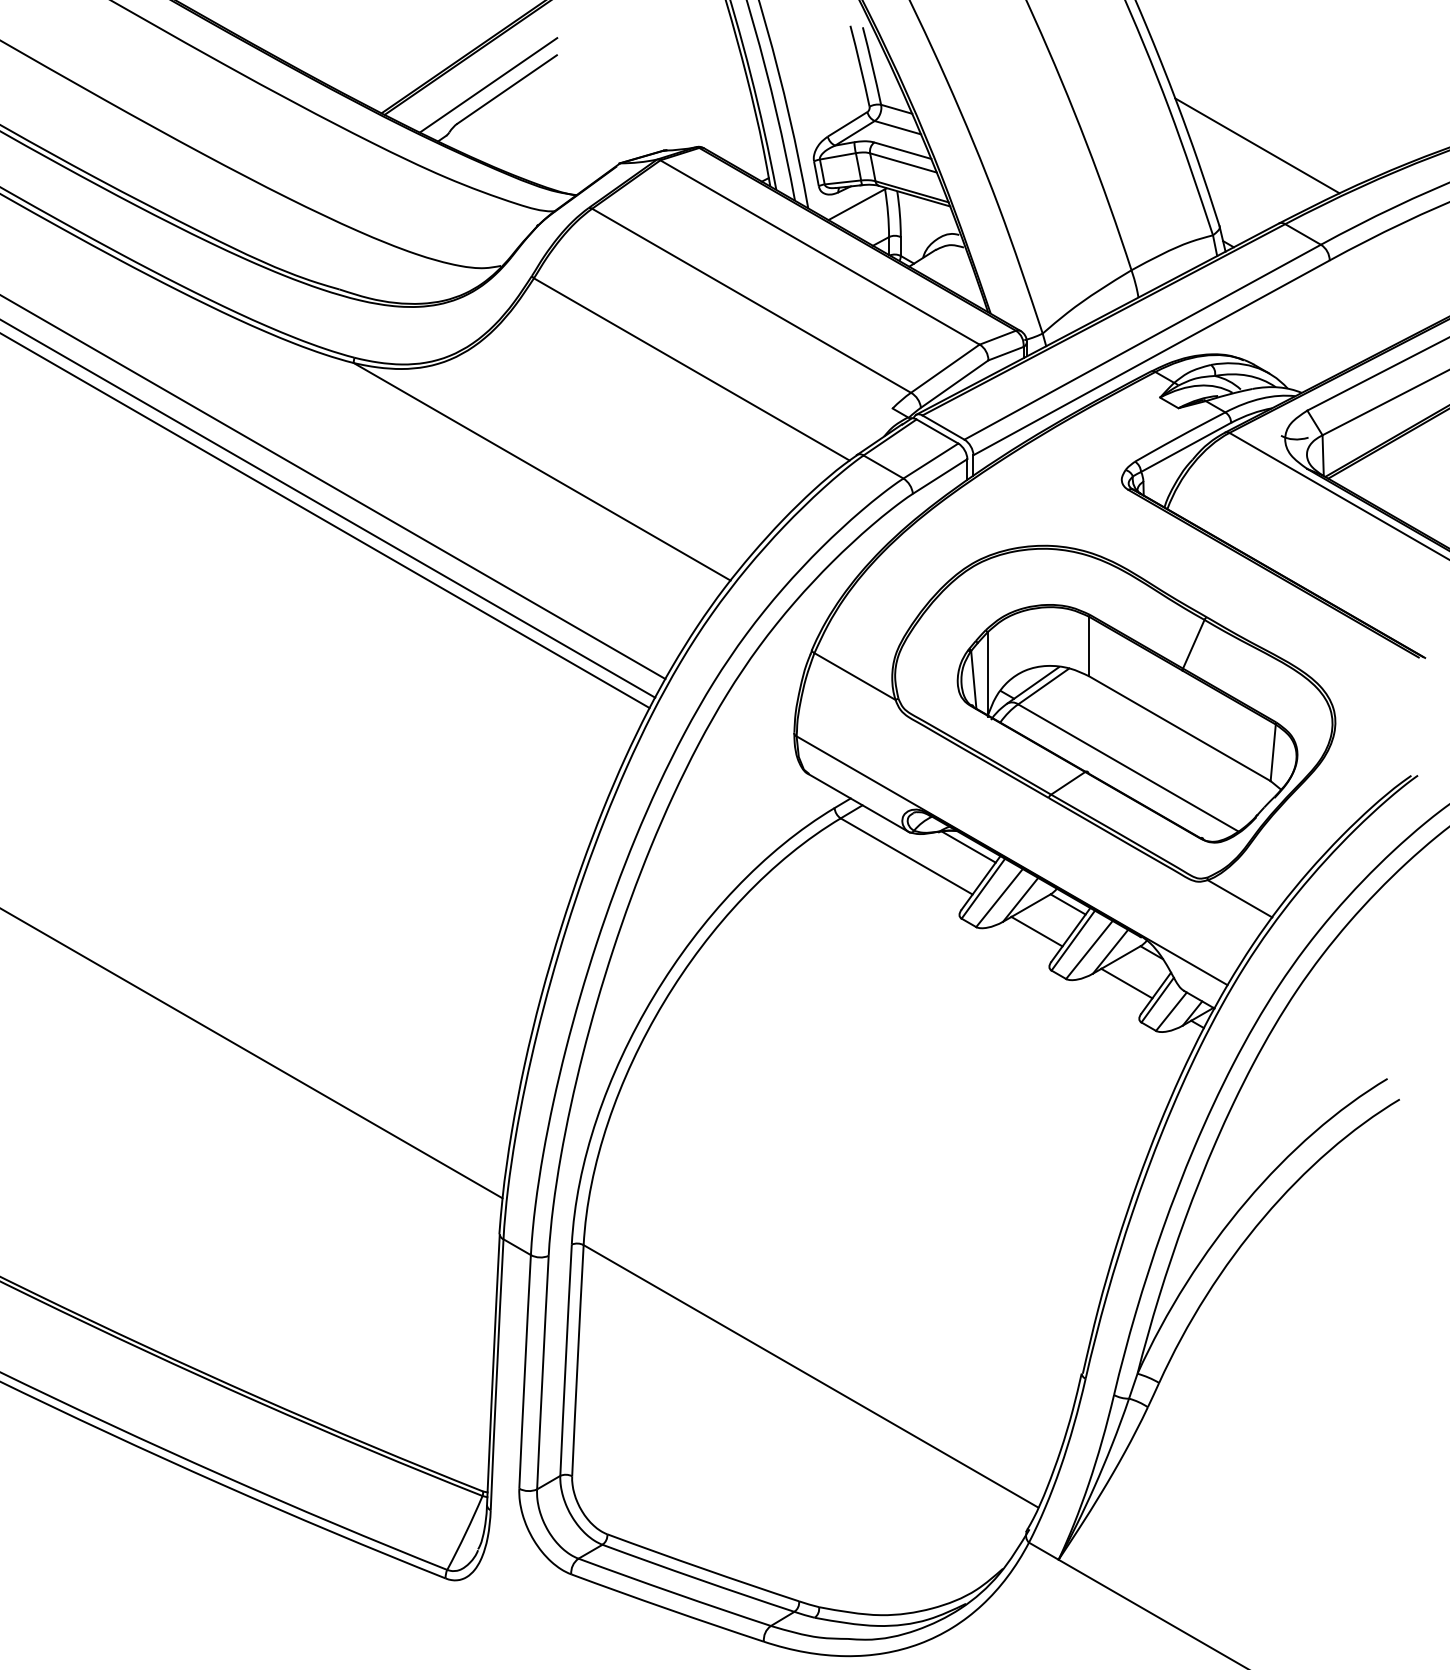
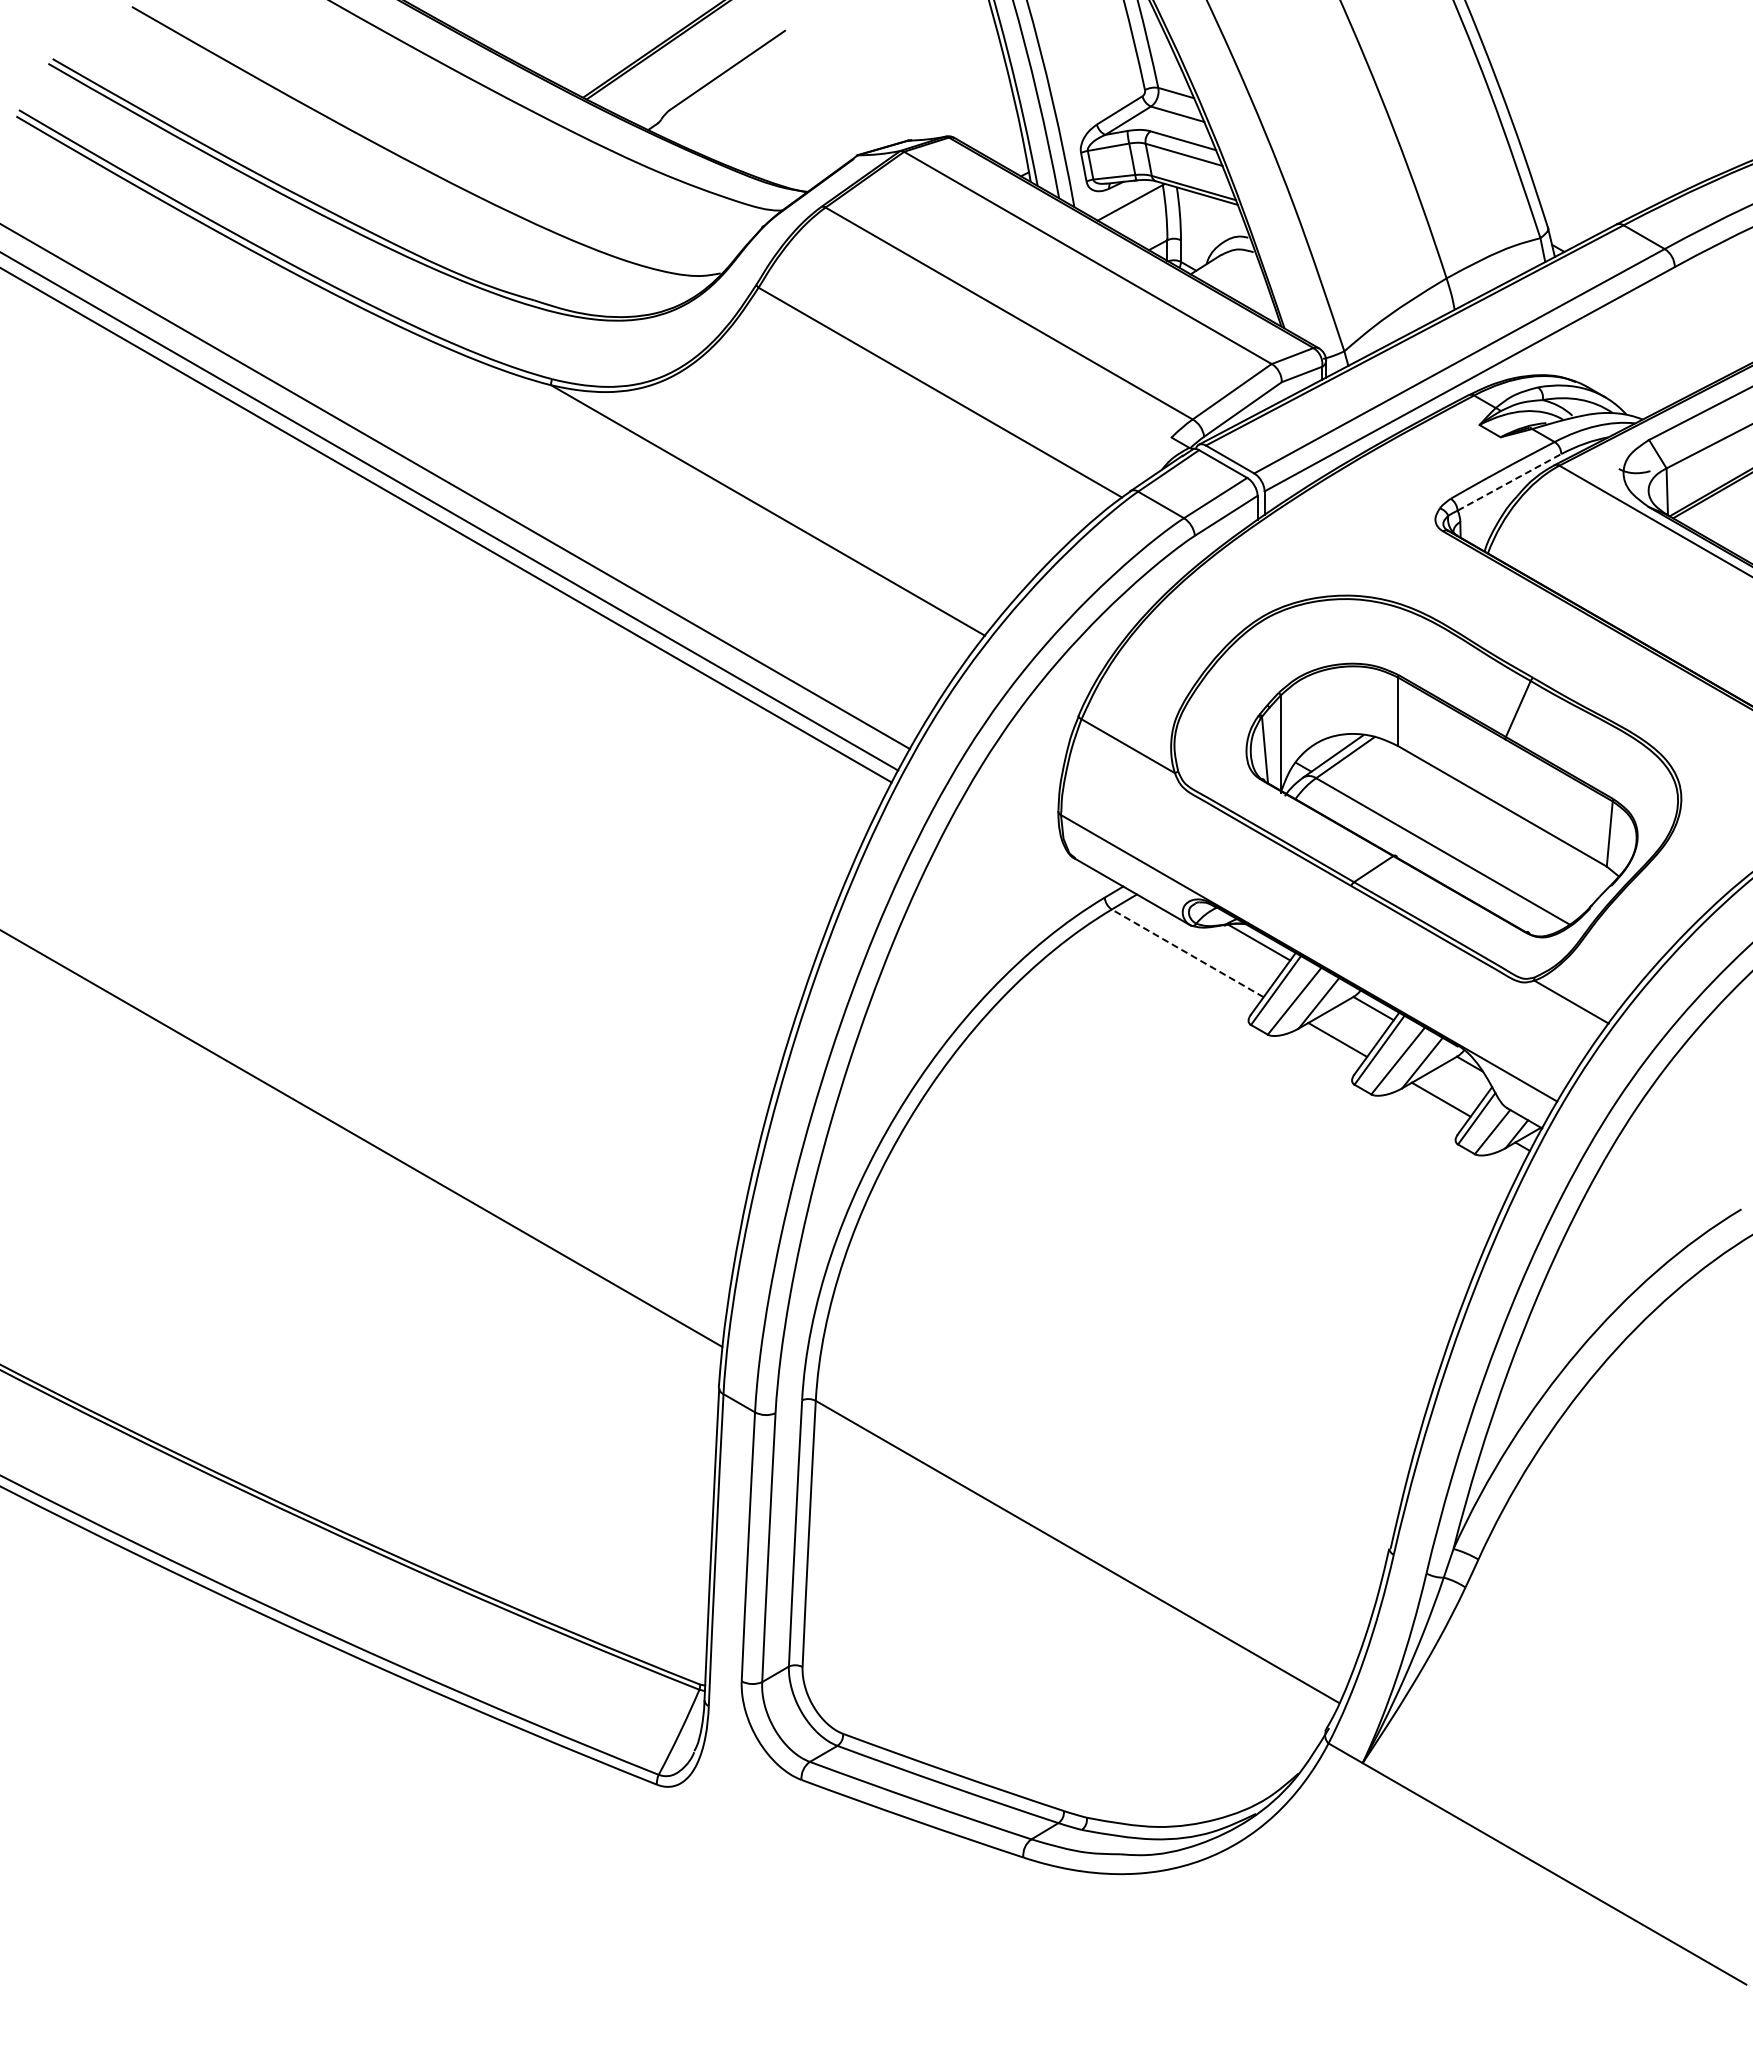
line: (488, 85) -> (706, 65), removed
line: (1257, 145) -> (1591, 134), removed
line: (1186, 447) -> (1509, 482), solid -> dashed
line: (906, 856) -> (1187, 953), solid -> dashed

